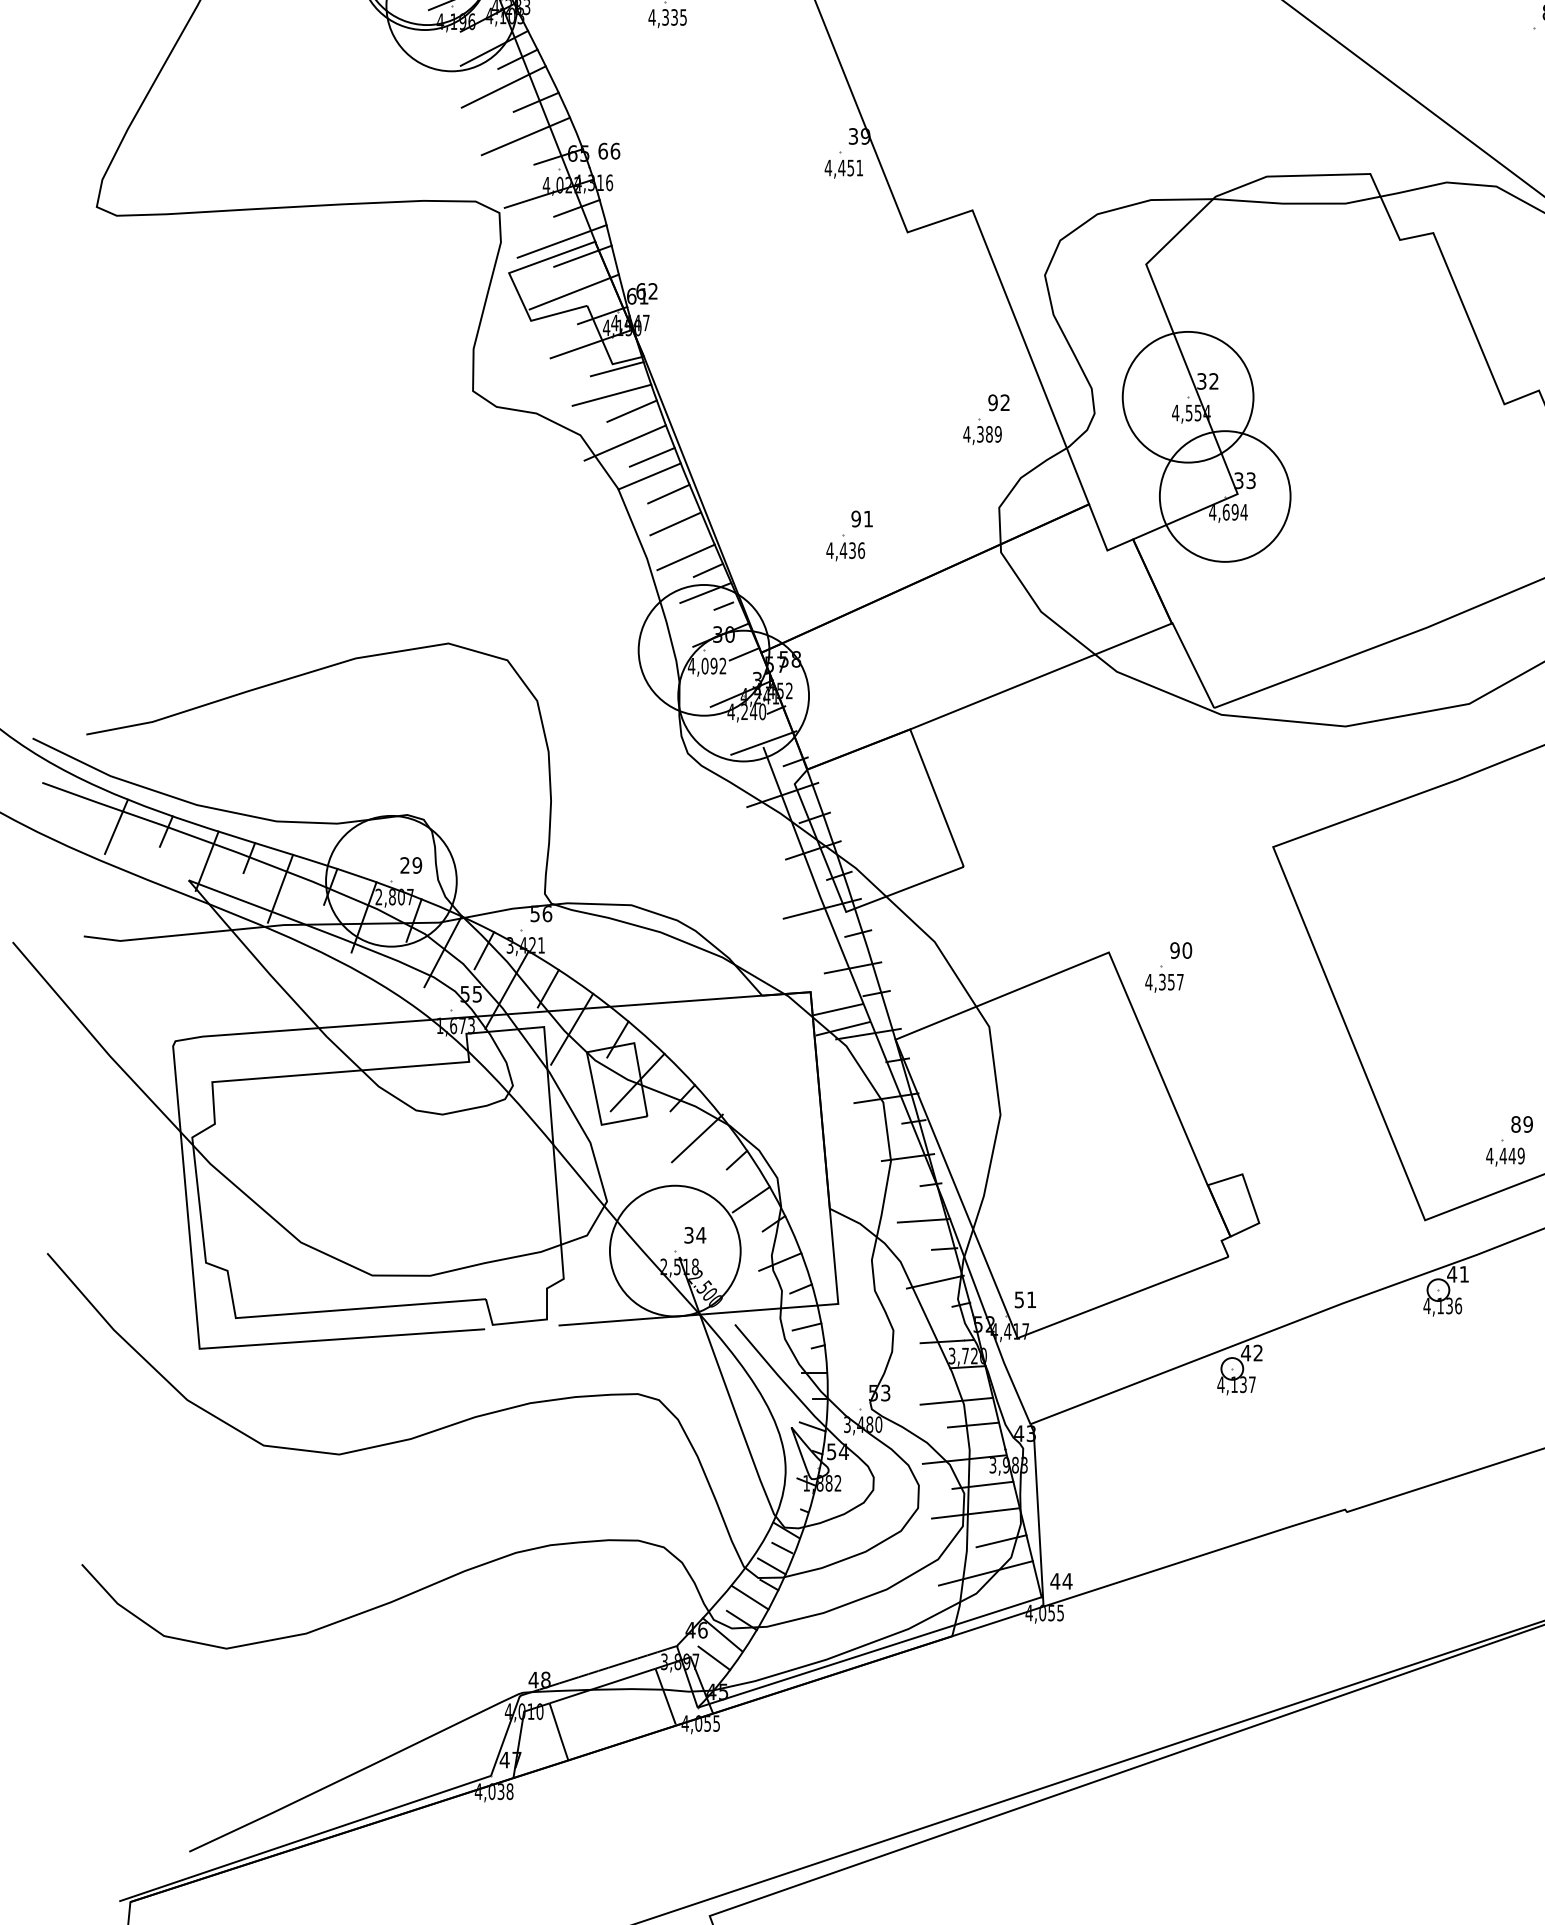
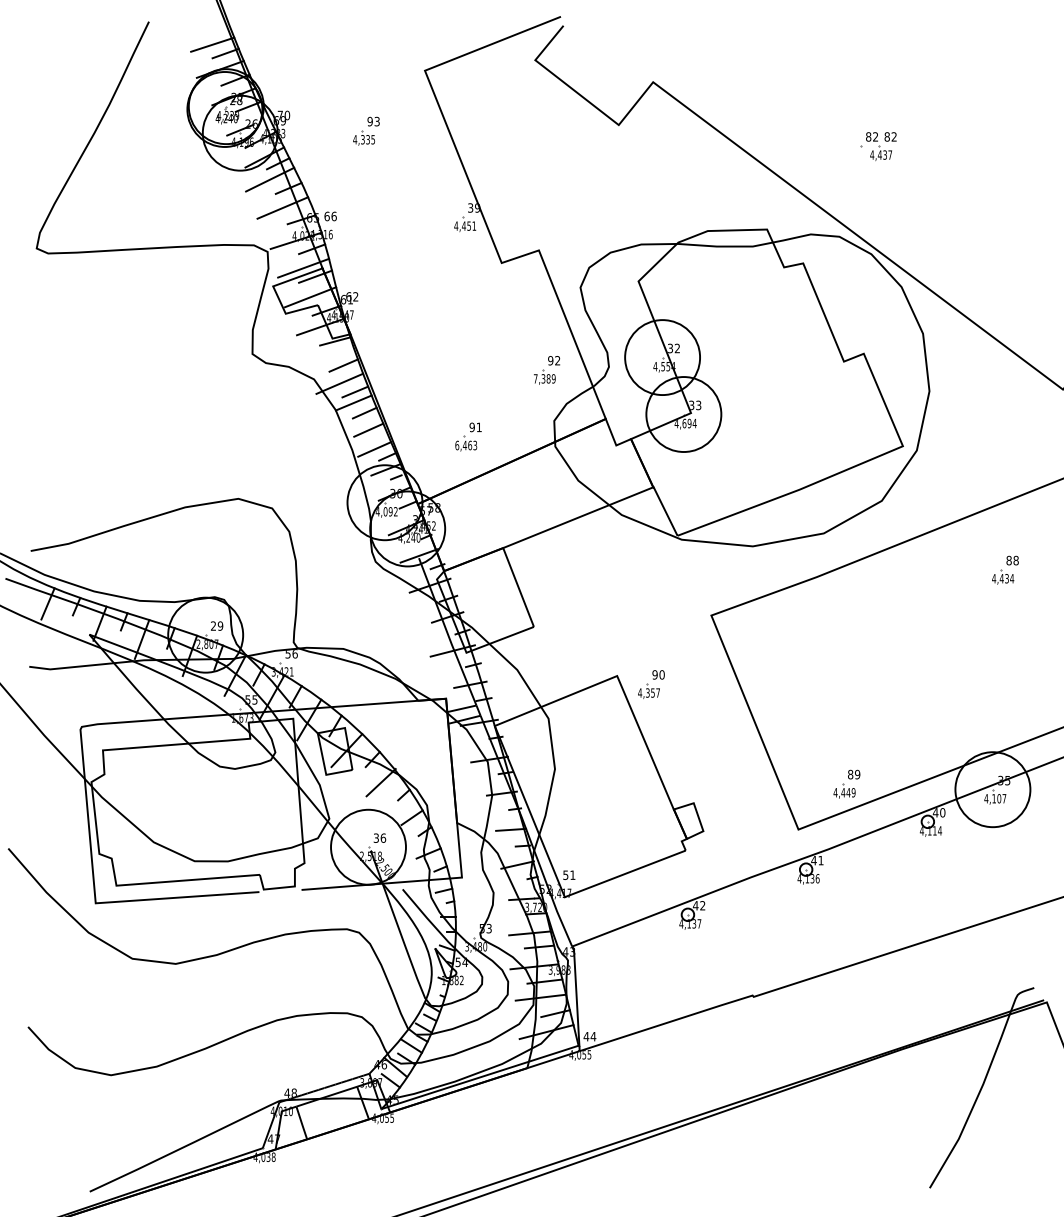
line: (610, 395) -> (331, 356), removed
text: (966, 433) -> (535, 378), 4,389 -> 7,389
text: (846, 550) -> (466, 445), 4,436 -> 6,463
text: (699, 1234) -> (382, 837), 34 -> 36

